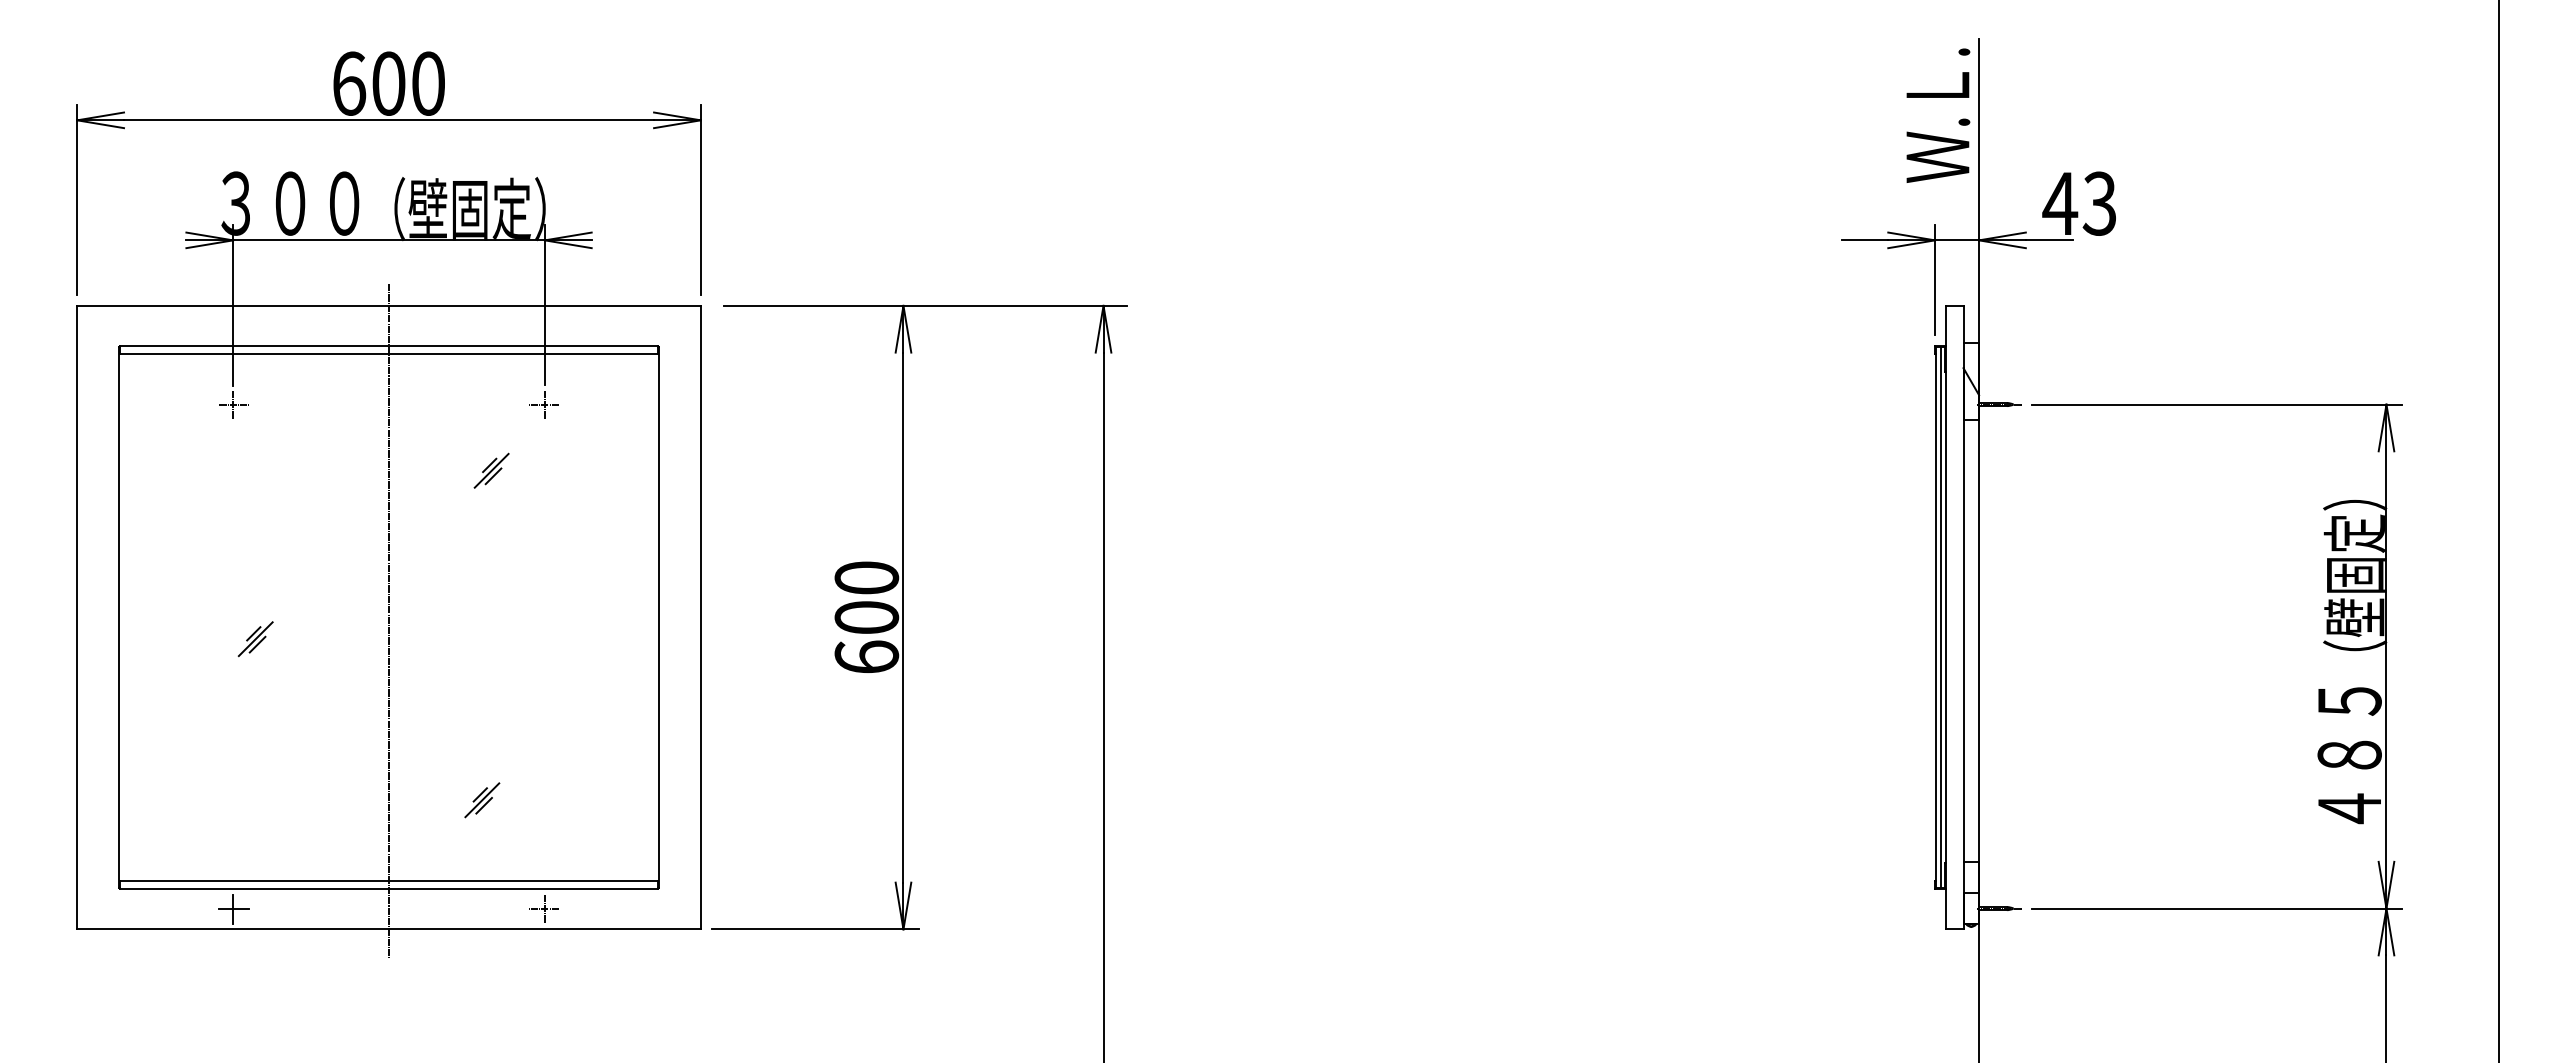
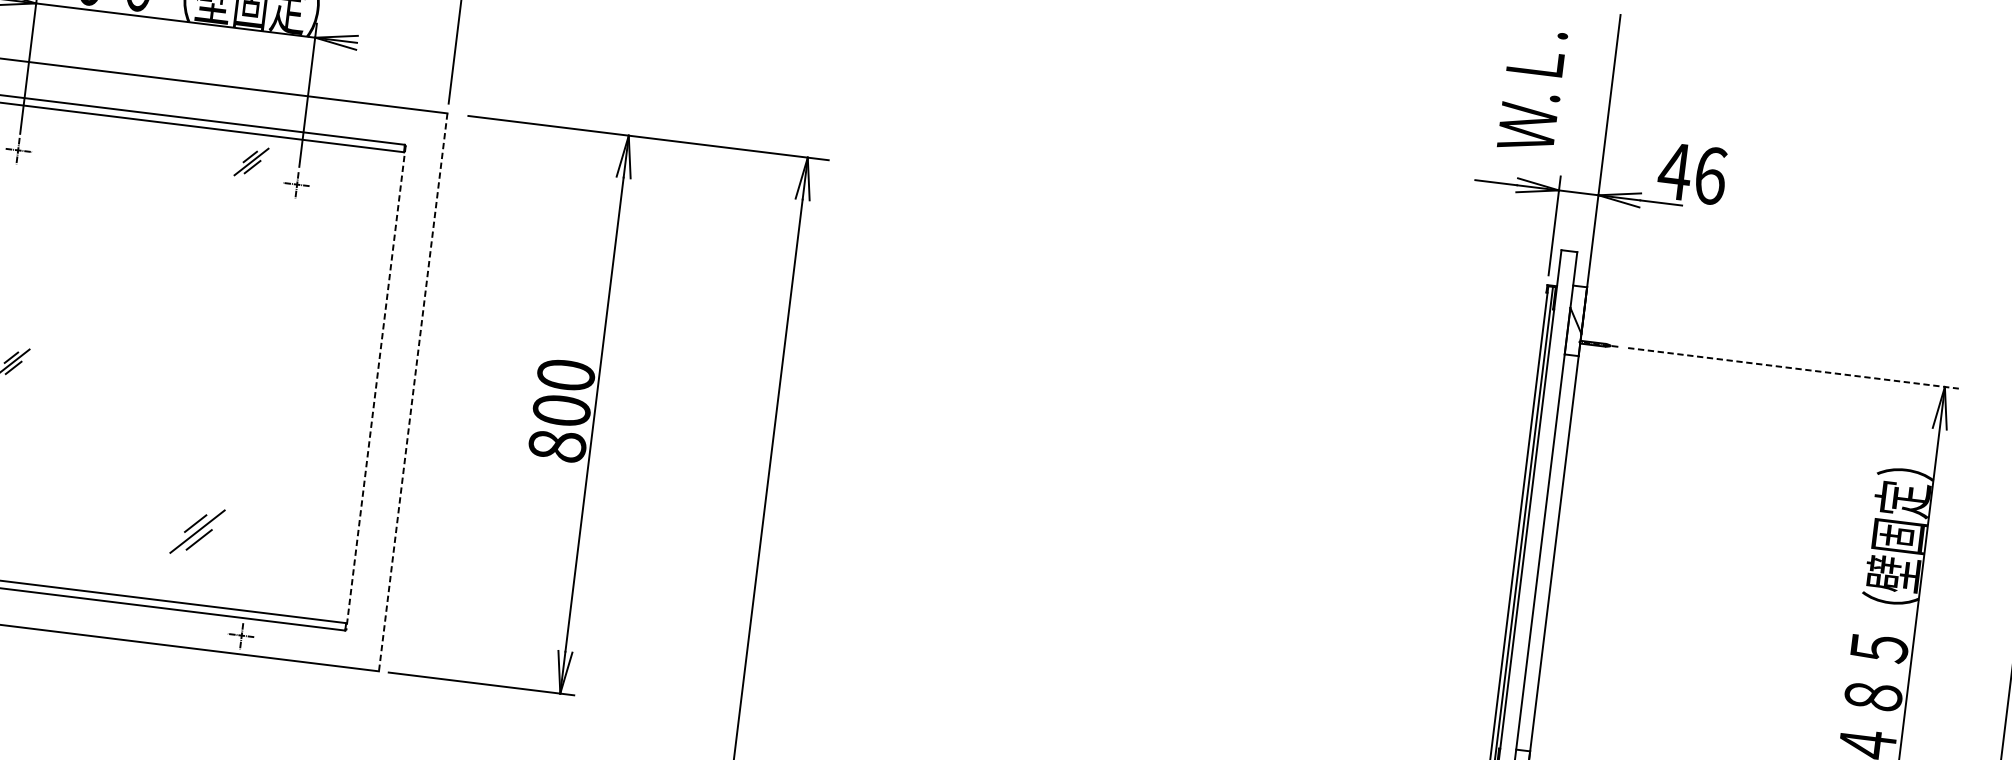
text: (1938, 115) -> (1532, 90), moved
text: (2099, 203) -> (1710, 175), 43 -> 46
line: (2217, 404) -> (1793, 368), solid -> dashed
part: (491, 470) -> (251, 161), moved
line: (700, 617) -> (412, 392), solid -> dashed
line: (659, 618) -> (376, 388), solid -> dashed
line: (389, 621) -> (134, 361), removed
text: (866, 656) -> (557, 445), 600 -> 800
part: (482, 800) -> (197, 532), size x1.6

